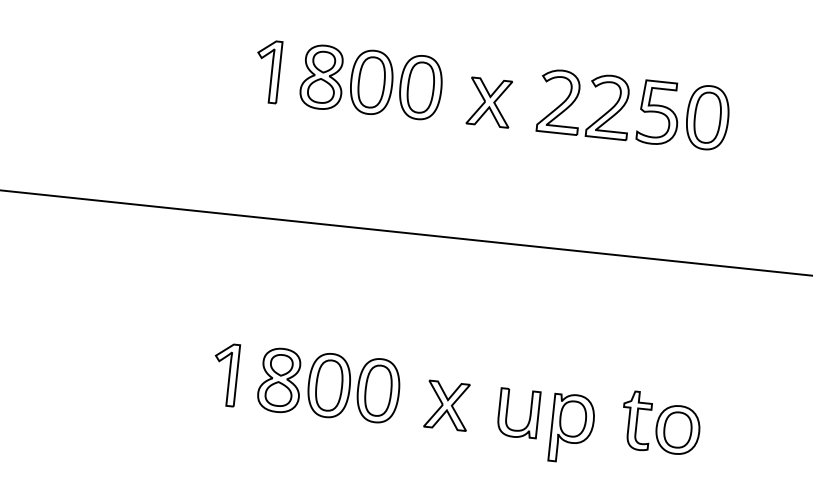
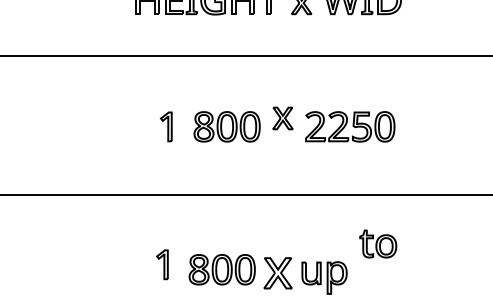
part: (268, 70) -> (166, 126), moved
part: (488, 102) -> (282, 118), moved
part: (225, 374) -> (162, 264), moved
part: (446, 405) -> (277, 273), size x1.4
part: (661, 422) -> (378, 243), moved

